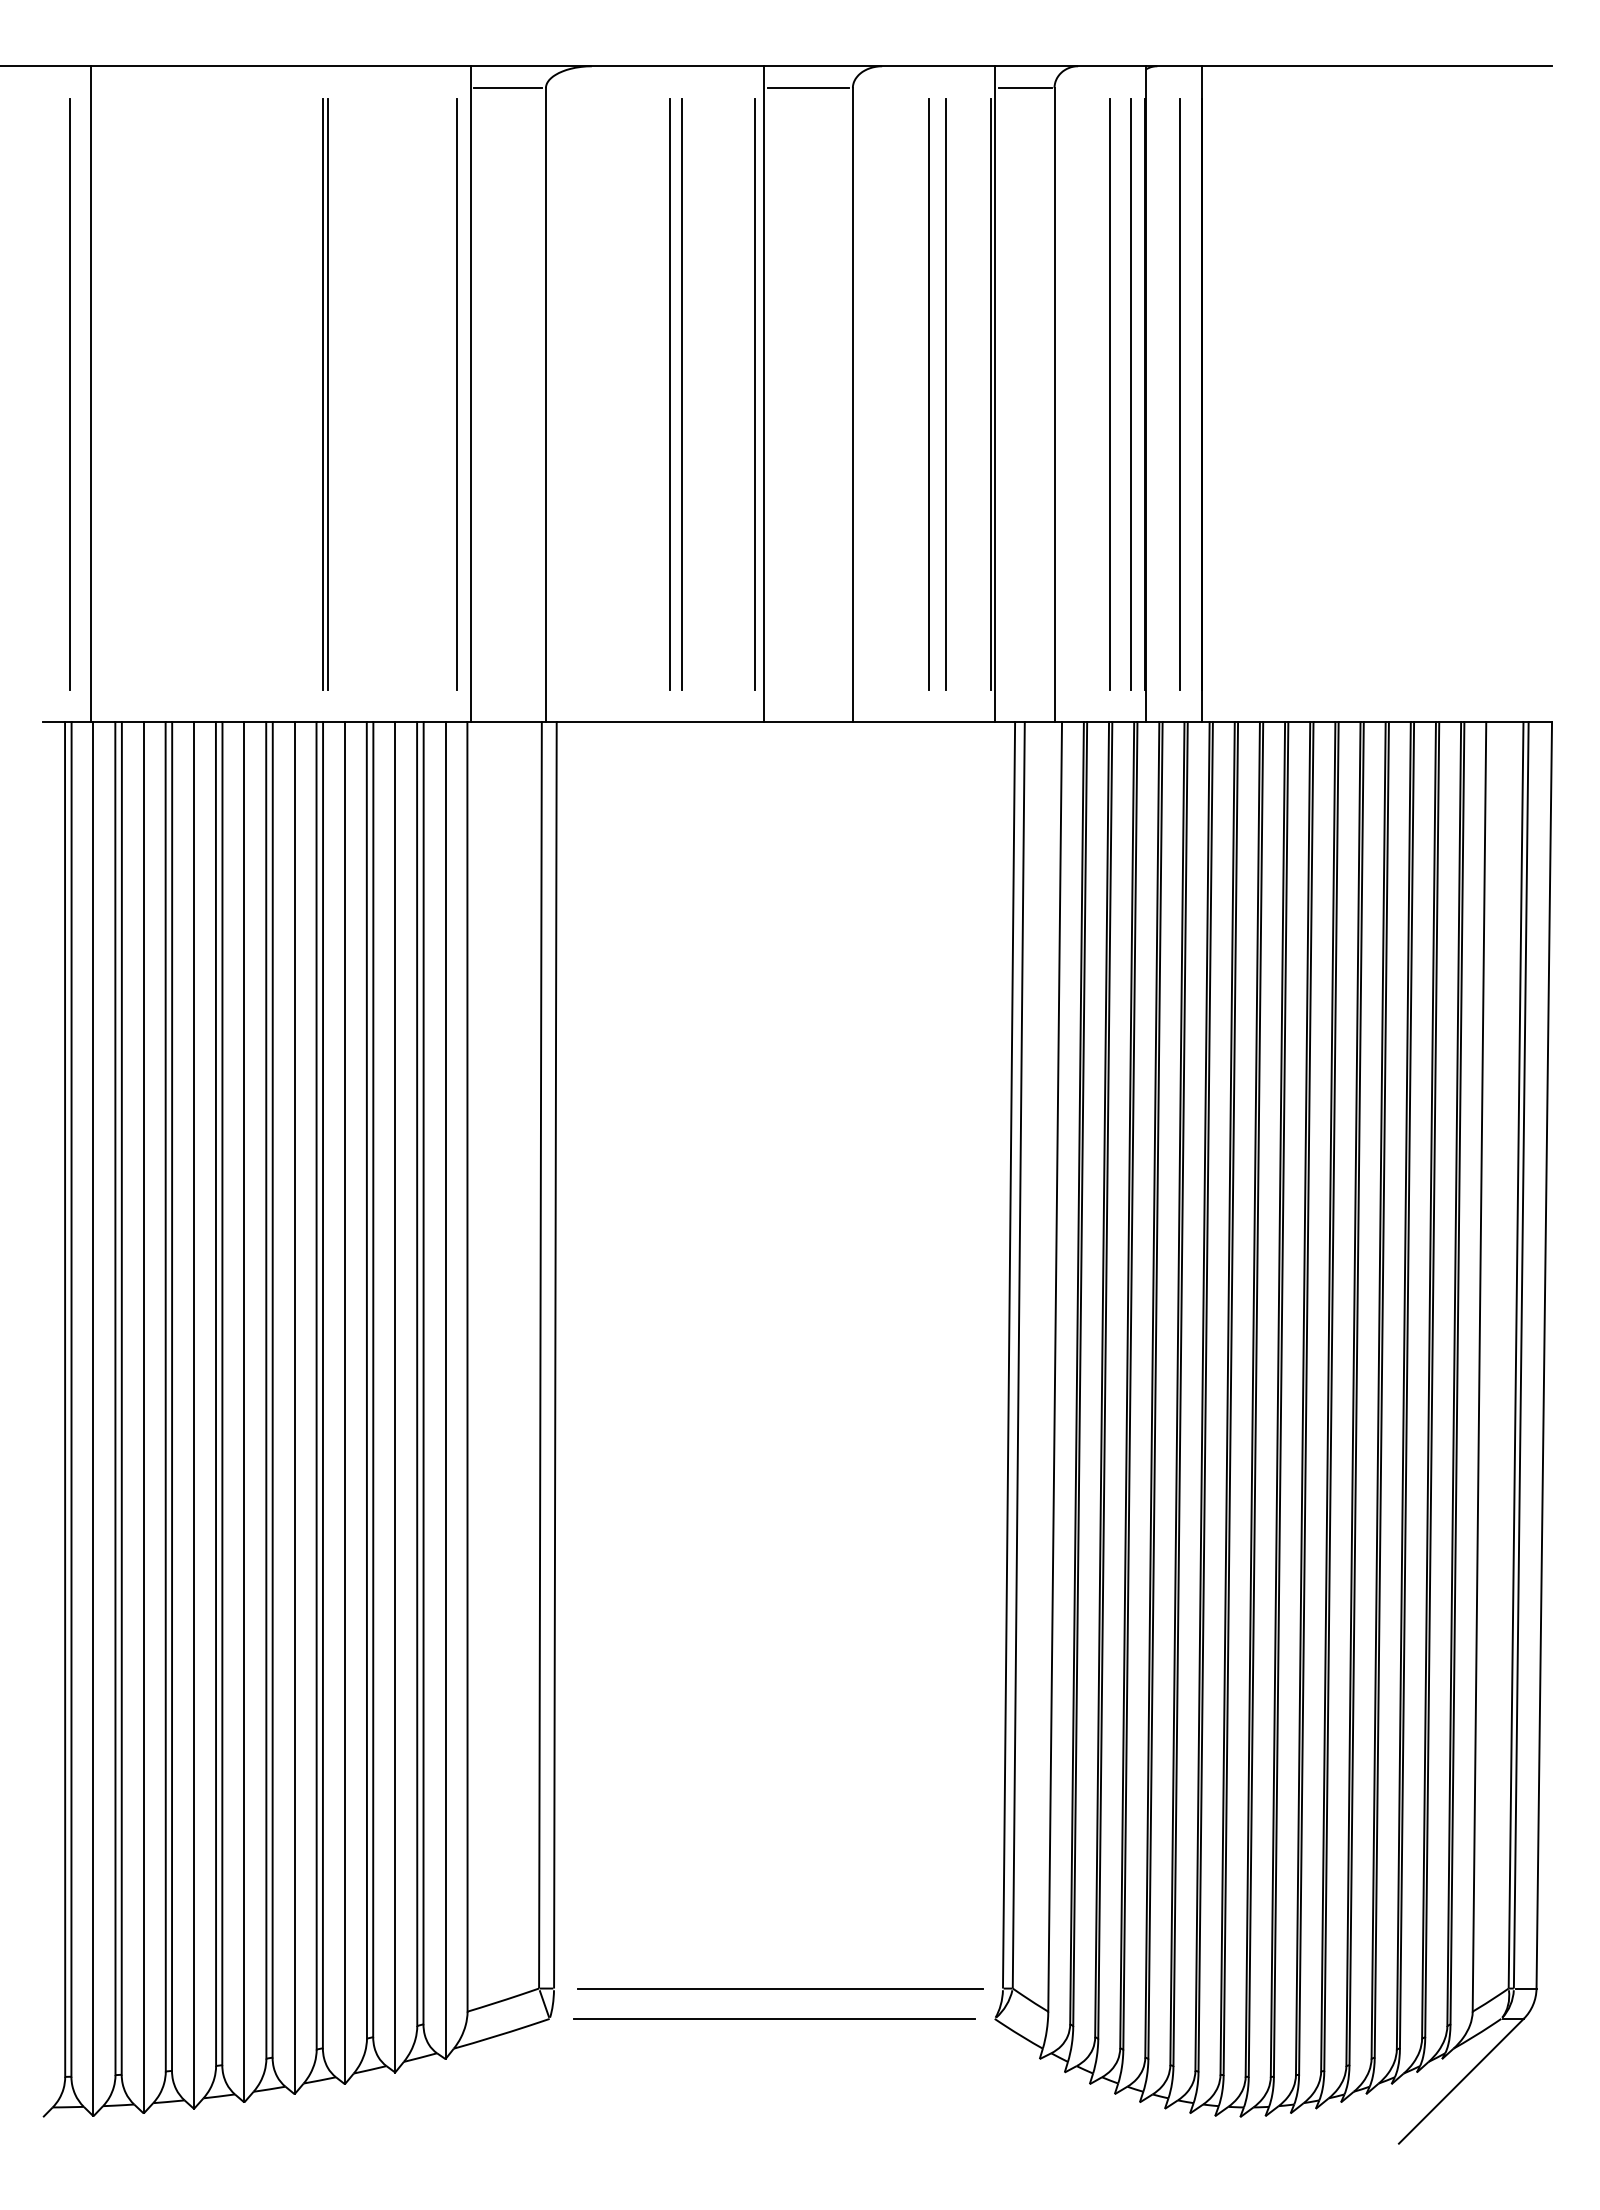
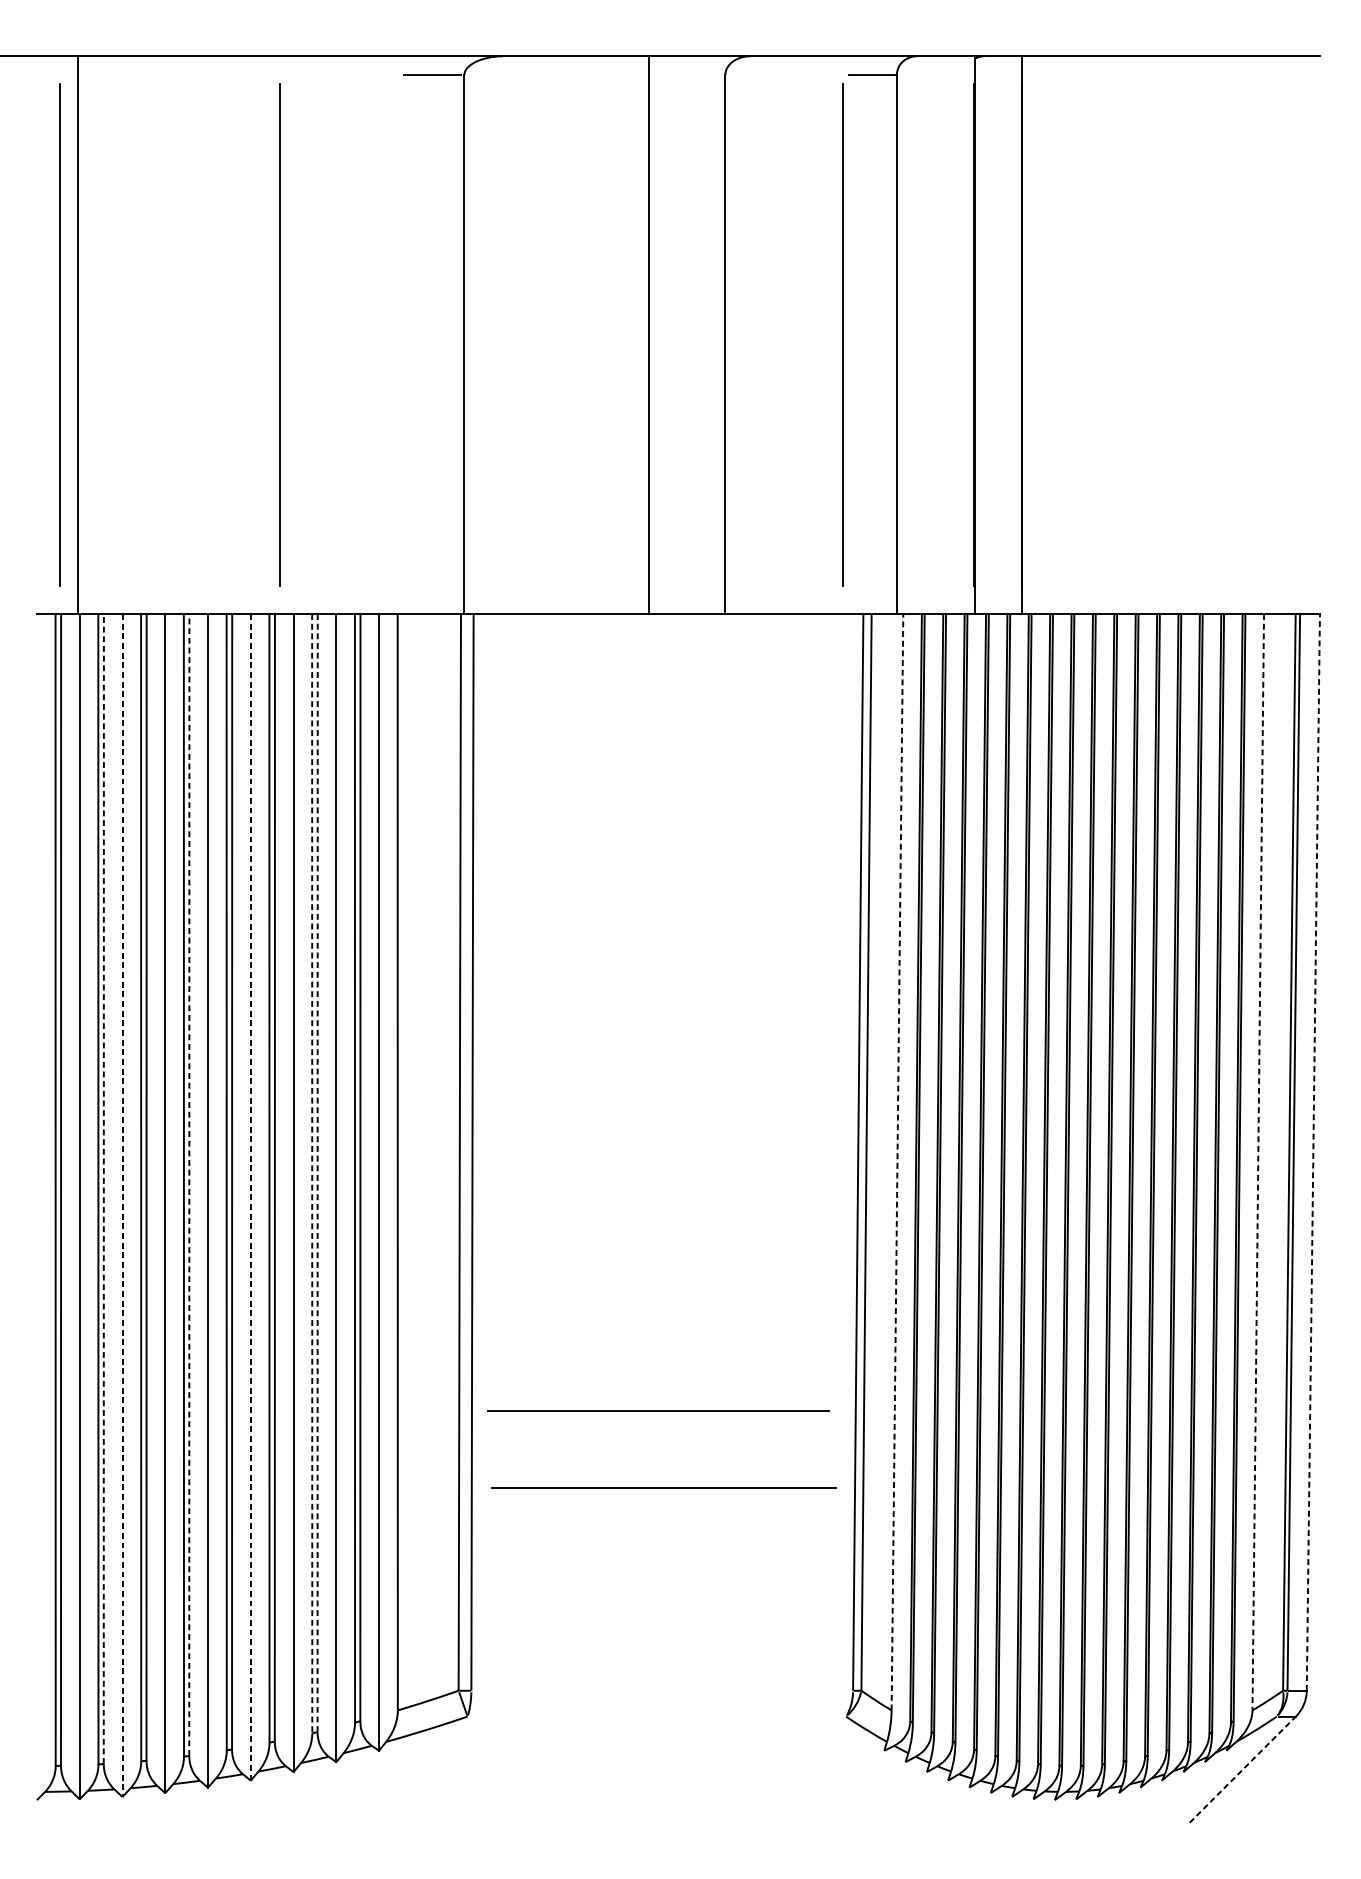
line: (808, 88) -> (687, 75), removed
line: (323, 394) -> (275, 335), removed
line: (456, 394) -> (388, 335), removed
line: (470, 394) -> (400, 335), removed
line: (669, 394) -> (569, 335), removed
line: (681, 394) -> (579, 335), removed
line: (754, 394) -> (641, 335), removed
line: (928, 394) -> (789, 335), removed
line: (946, 394) -> (805, 335), removed
line: (995, 394) -> (846, 335), removed
line: (1109, 394) -> (943, 335), removed
line: (1130, 394) -> (961, 335), removed
line: (1179, 394) -> (1003, 335), removed
line: (1544, 1354) -> (1313, 1151), solid -> dashed
line: (1055, 1366) -> (897, 1161), solid -> dashed
line: (1479, 1366) -> (1258, 1161), solid -> dashed
line: (373, 1379) -> (317, 1172), solid -> dashed
line: (366, 1380) -> (311, 1173), solid -> dashed
line: (222, 1393) -> (189, 1184), solid -> dashed
line: (121, 1398) -> (103, 1189), solid -> dashed
line: (294, 1408) -> (250, 1197), solid -> dashed
line: (143, 1417) -> (122, 1205), solid -> dashed
line: (780, 1988) -> (663, 1488), moved
line: (774, 2018) -> (658, 1410), moved
line: (1461, 2080) -> (1242, 1768), solid -> dashed

